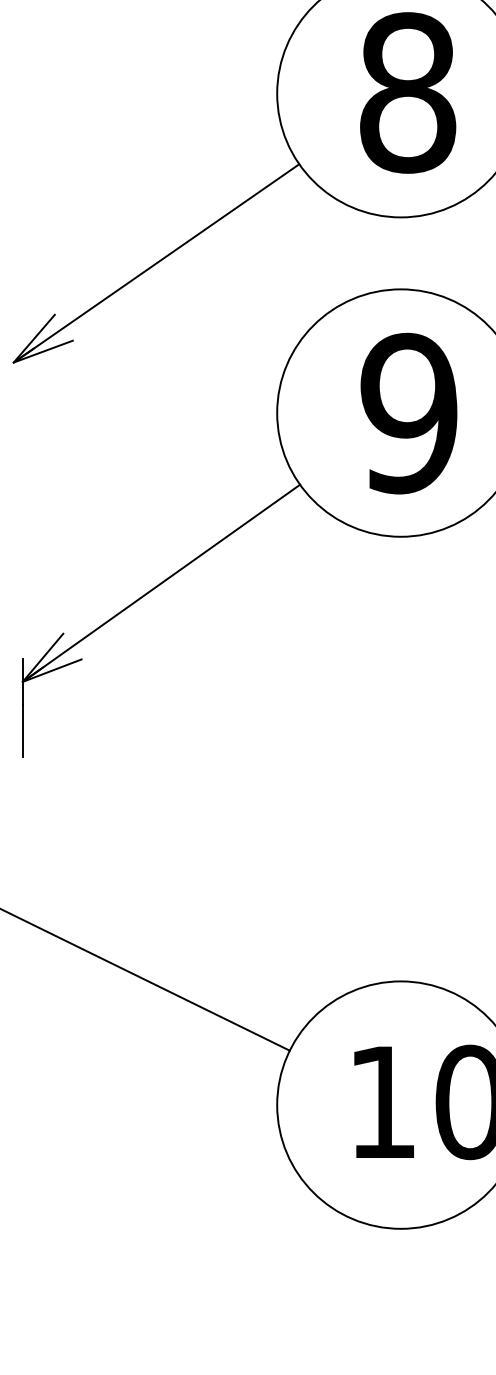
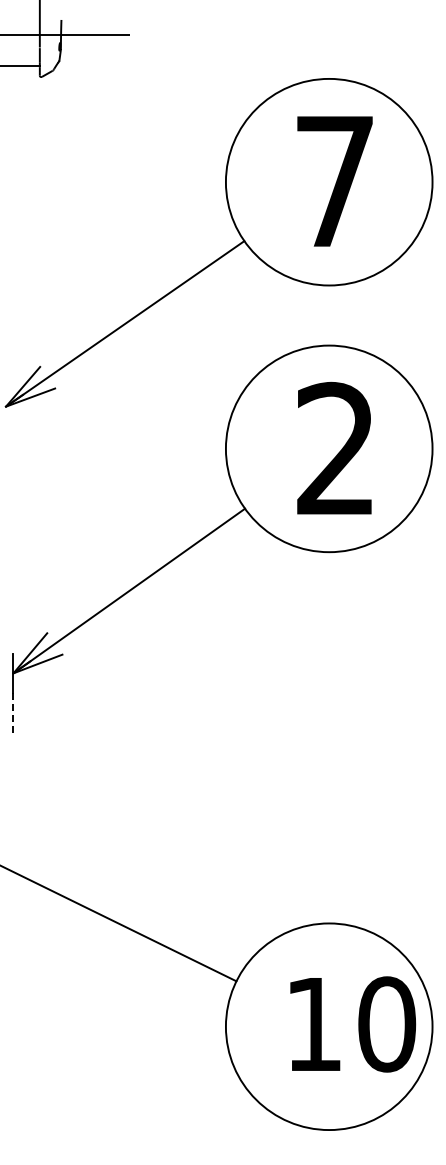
text: (408, 92) -> (335, 181), 8 -> 7
text: (408, 412) -> (335, 448), 9 -> 2
line: (22, 731) -> (13, 714), solid -> dashed

